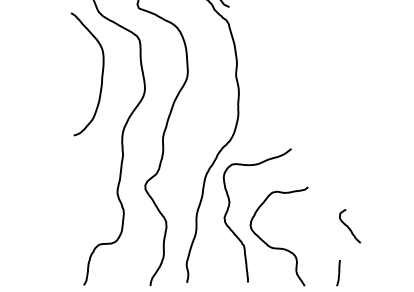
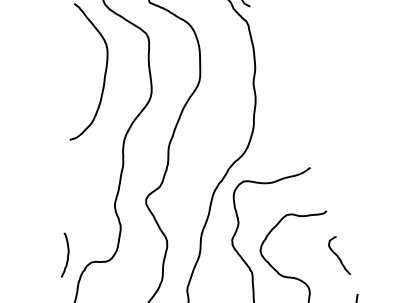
curve: (349, 227) -> (339, 256), moved
curve: (77, 239) -> (67, 255), added

